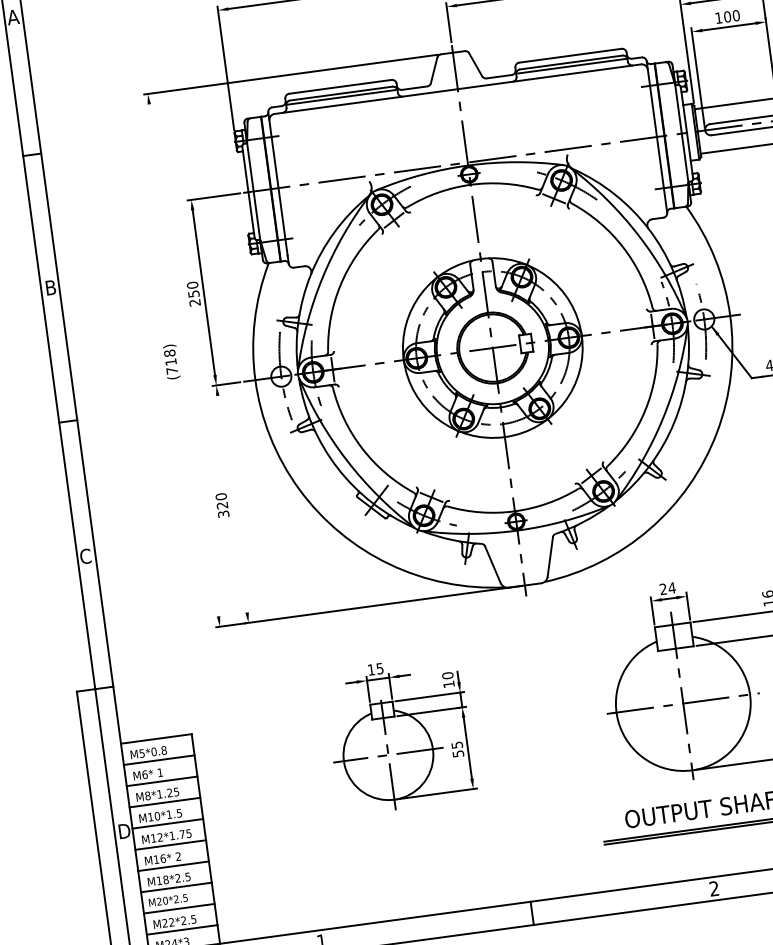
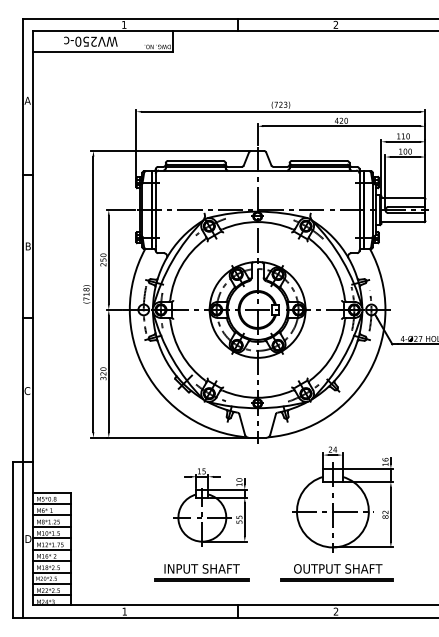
line: (184, 360) -> (93, 294), added
line: (231, 503) -> (108, 373), added
part: (401, 734) -> (210, 507), moved
part: (454, 849) -> (201, 572), added

